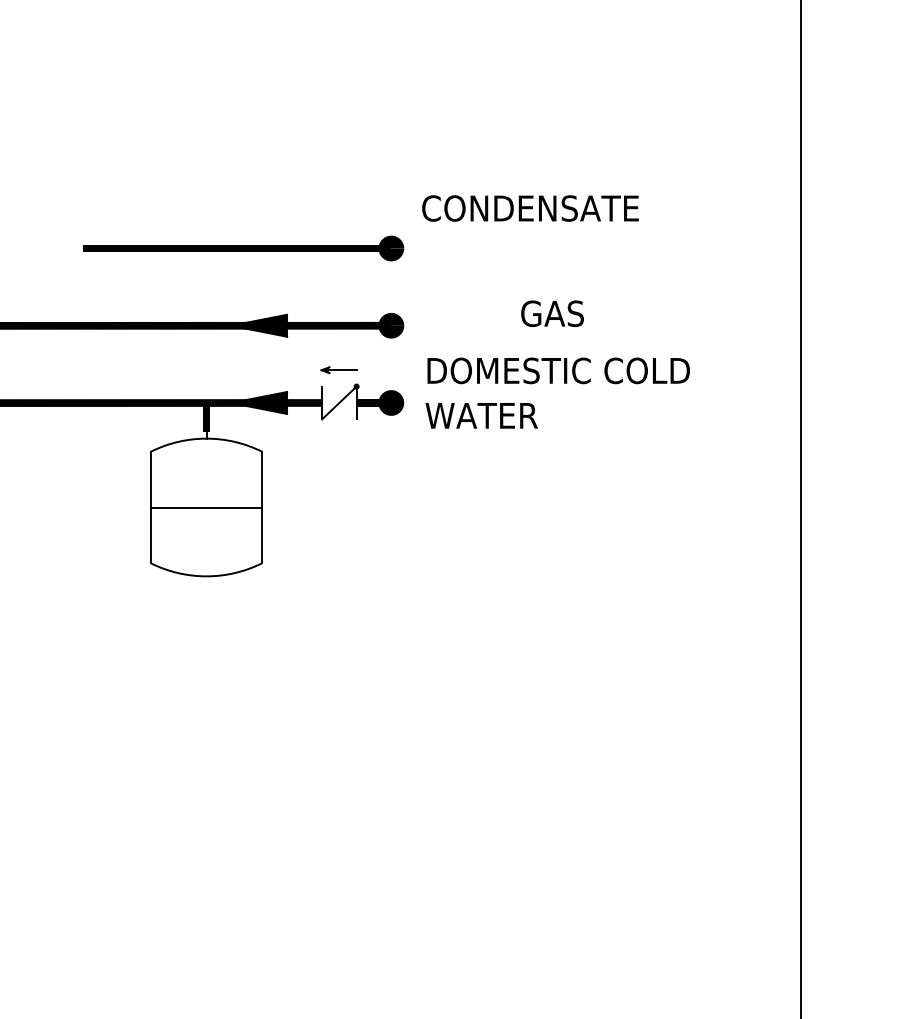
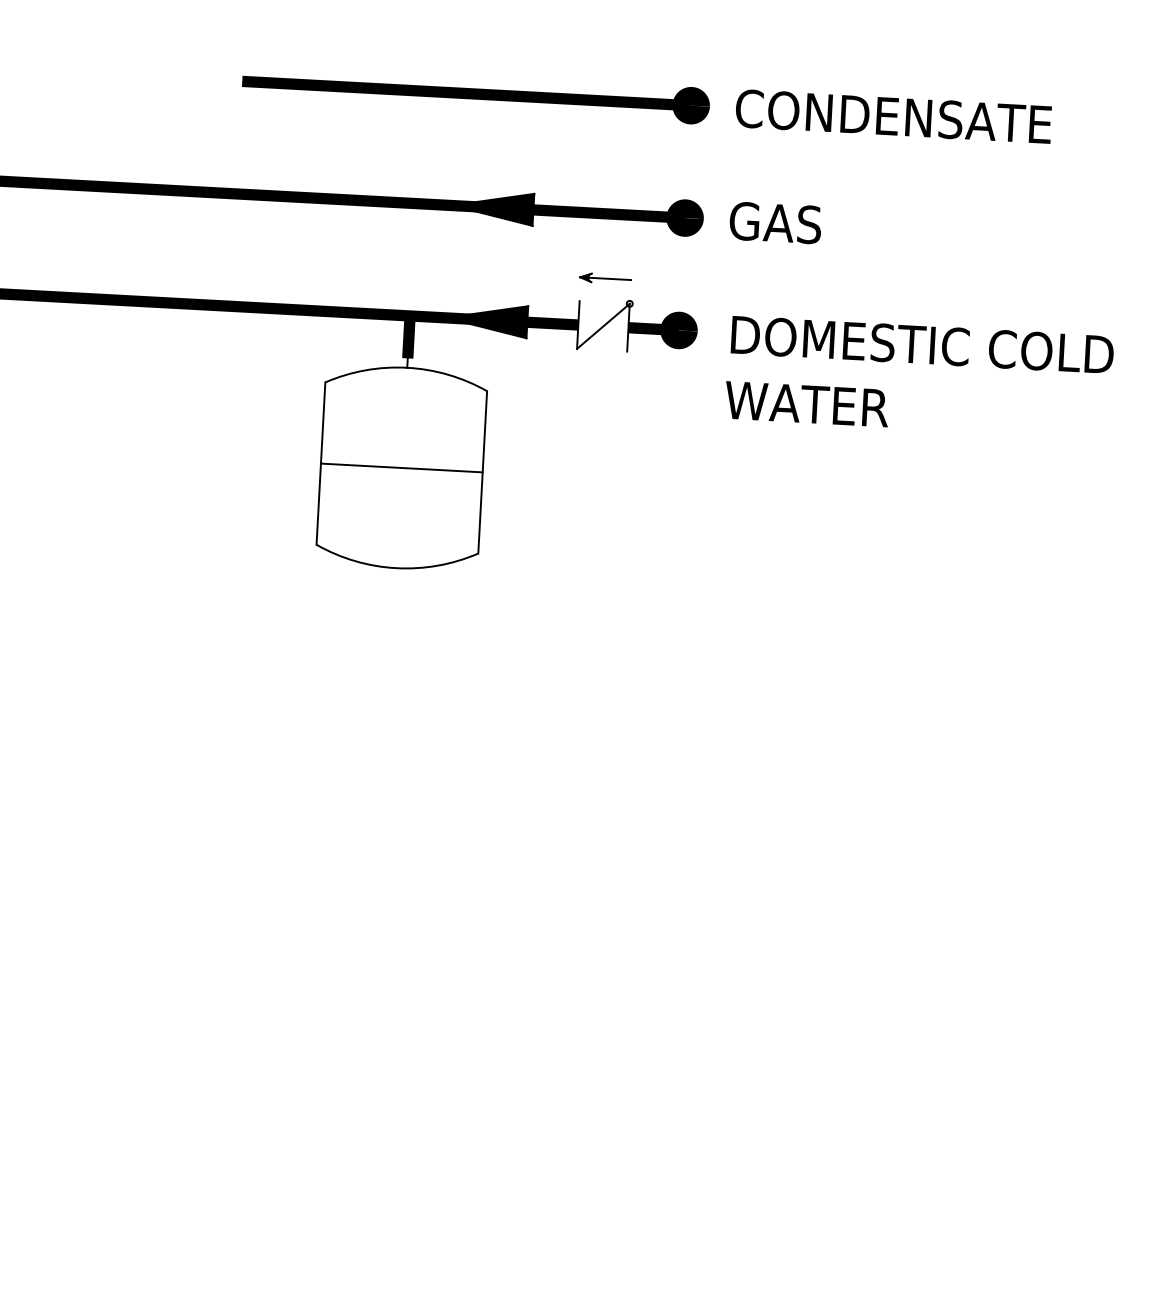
text: (530, 208) -> (893, 116), moved
text: (552, 313) -> (775, 222), moved
text: (557, 392) -> (919, 376), moved

